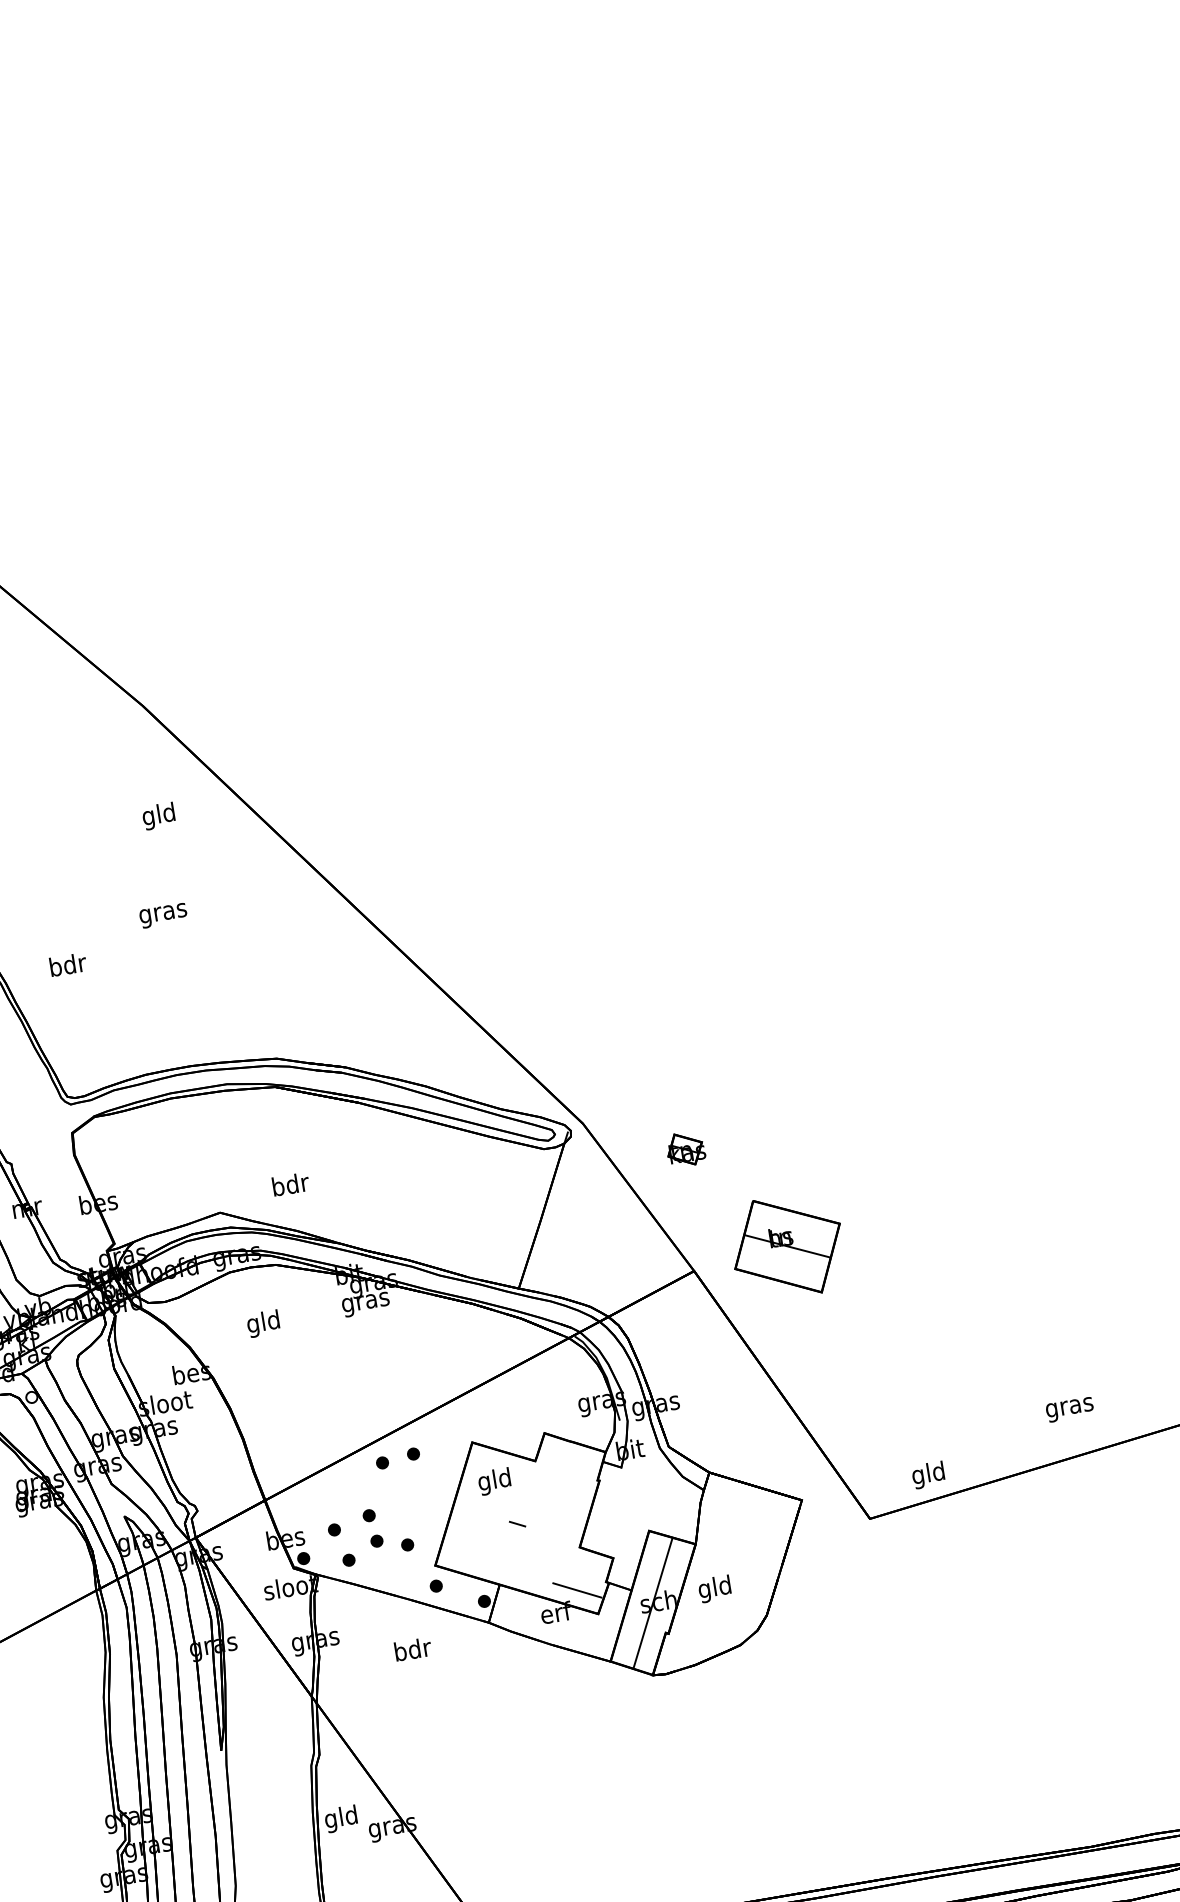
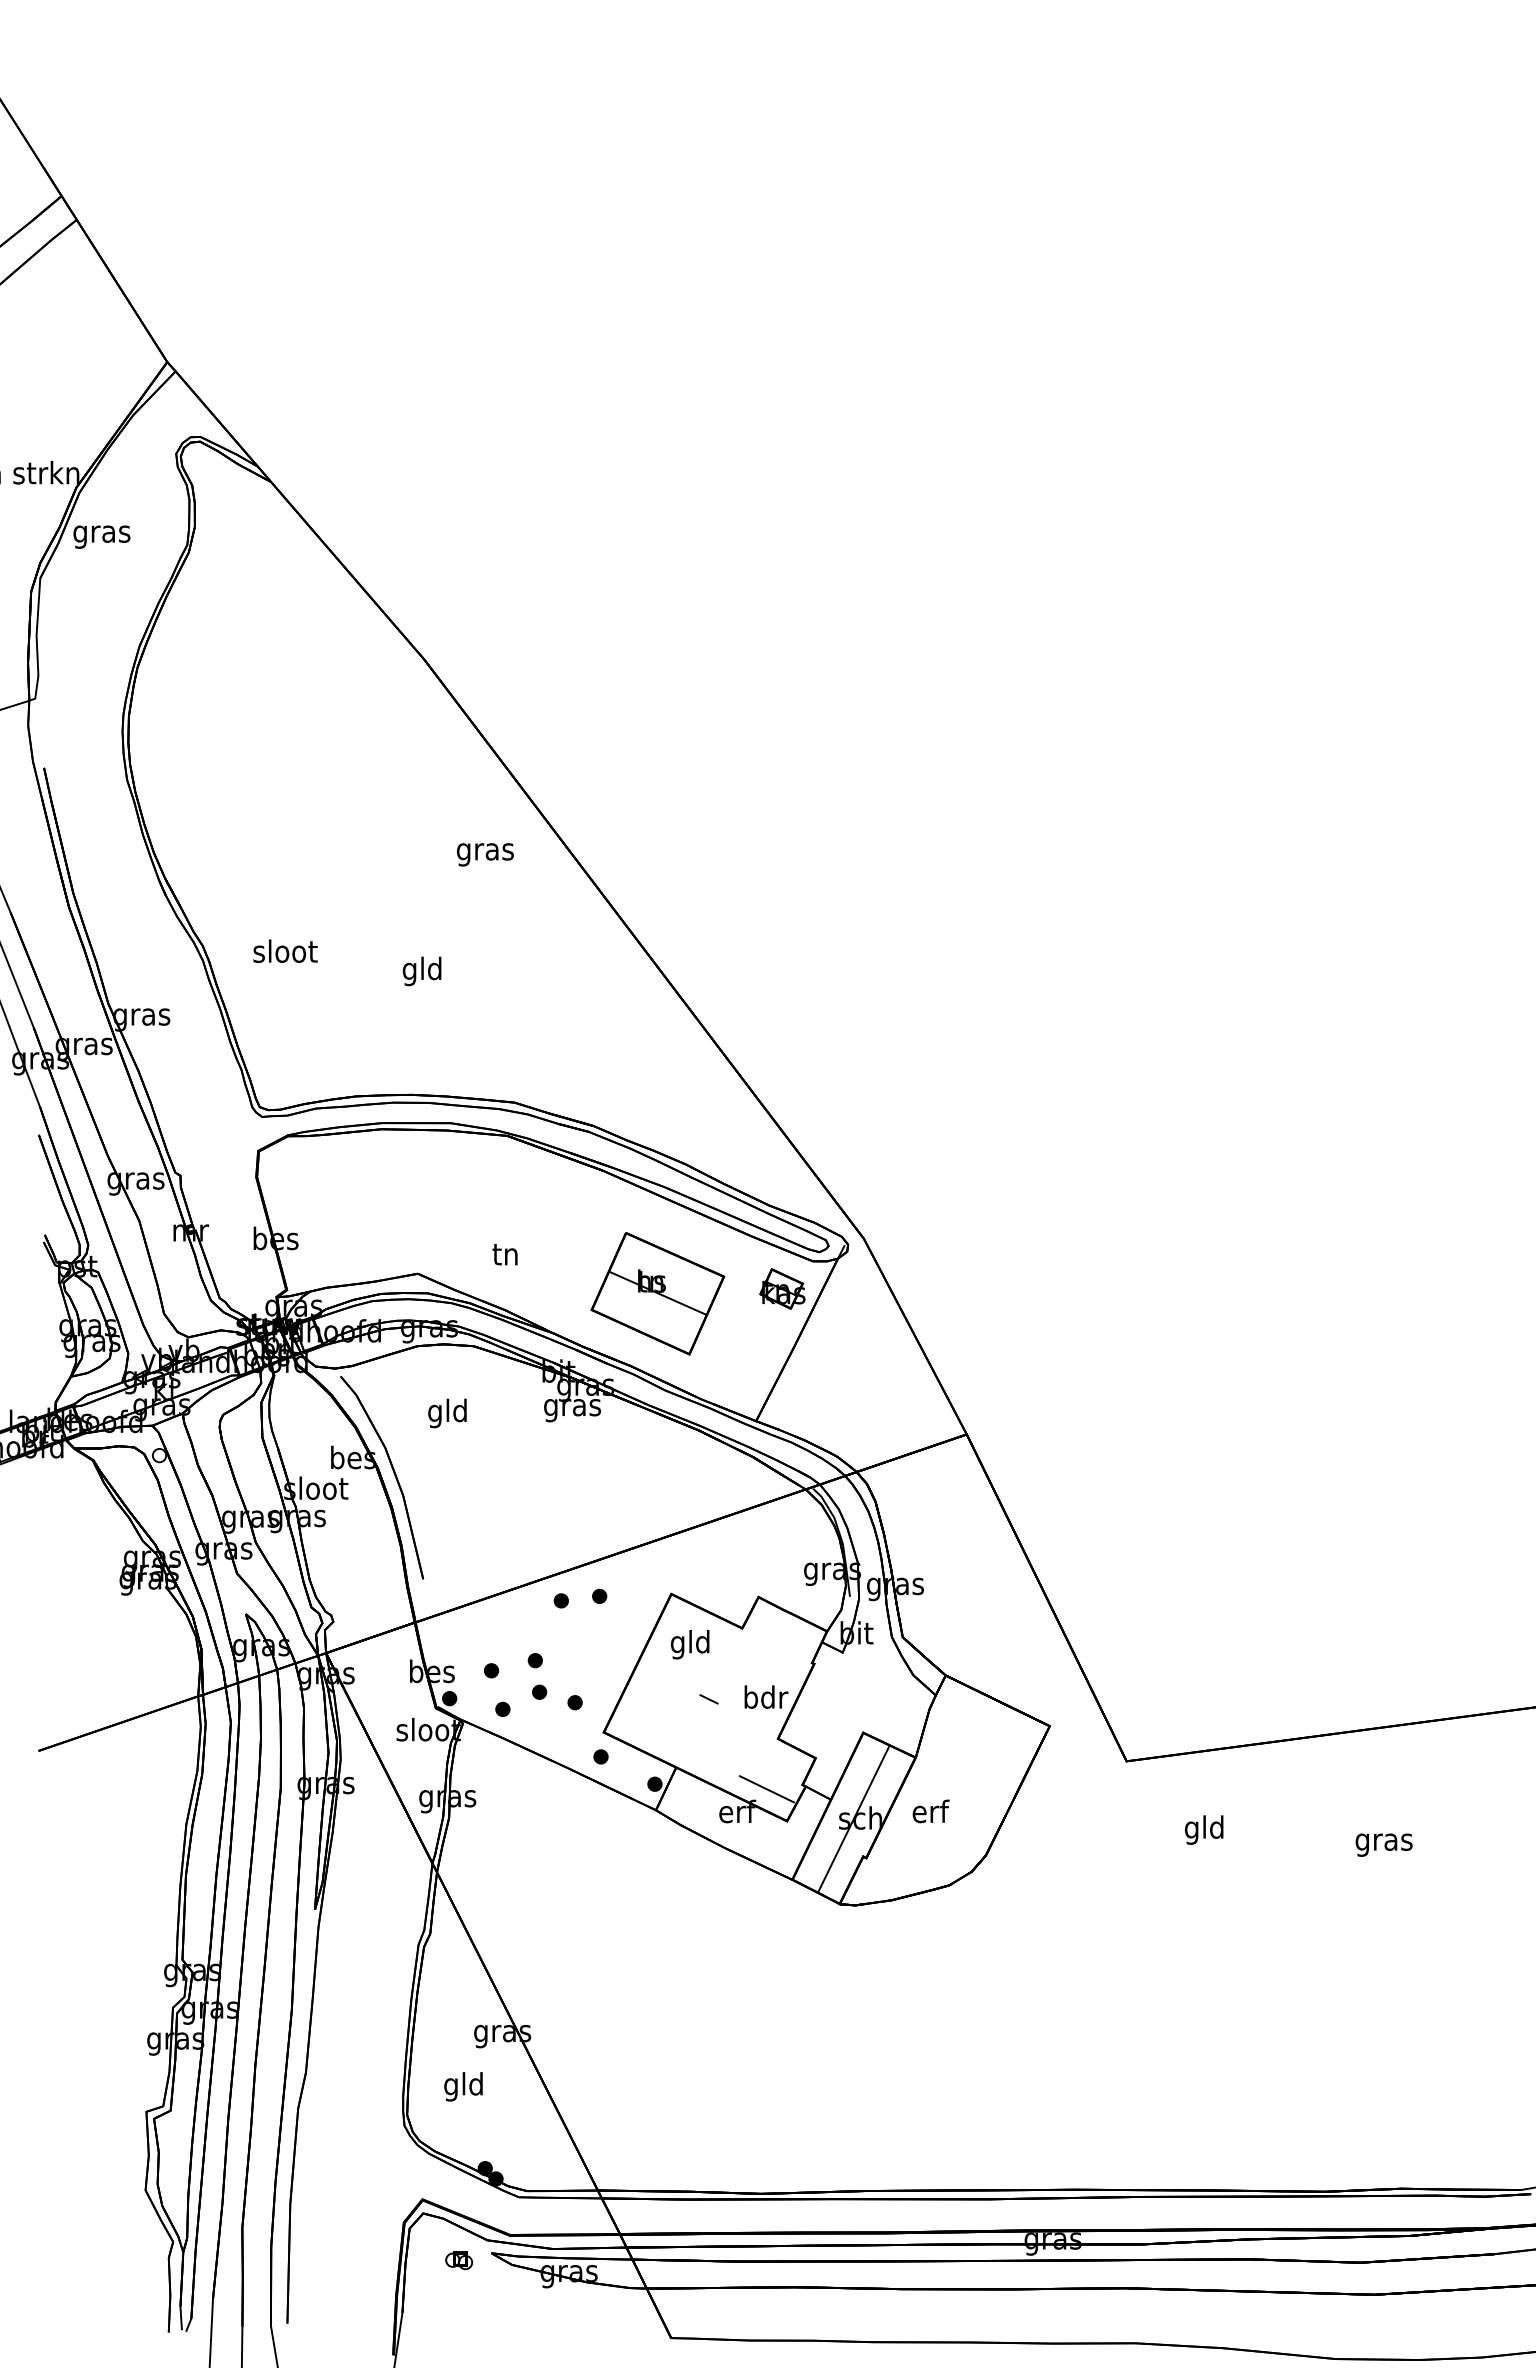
text: (158, 816) -> (421, 971), moved
text: (163, 915) -> (485, 854), moved
text: (67, 964) -> (285, 950), bdr -> sloot
part: (685, 1148) -> (782, 1288), moved
text: (290, 1184) -> (506, 1253), bdr -> tn
part: (787, 1246) -> (657, 1293), moved
part: (227, 1380) -> (393, 1473), added
text: (1069, 1409) -> (1383, 1844), moved
text: (928, 1474) -> (1204, 1829), moved
text: (714, 1589) -> (929, 1814), gld -> erf
text: (413, 1648) -> (766, 1696), moved
text: (341, 1818) -> (463, 2086), moved

